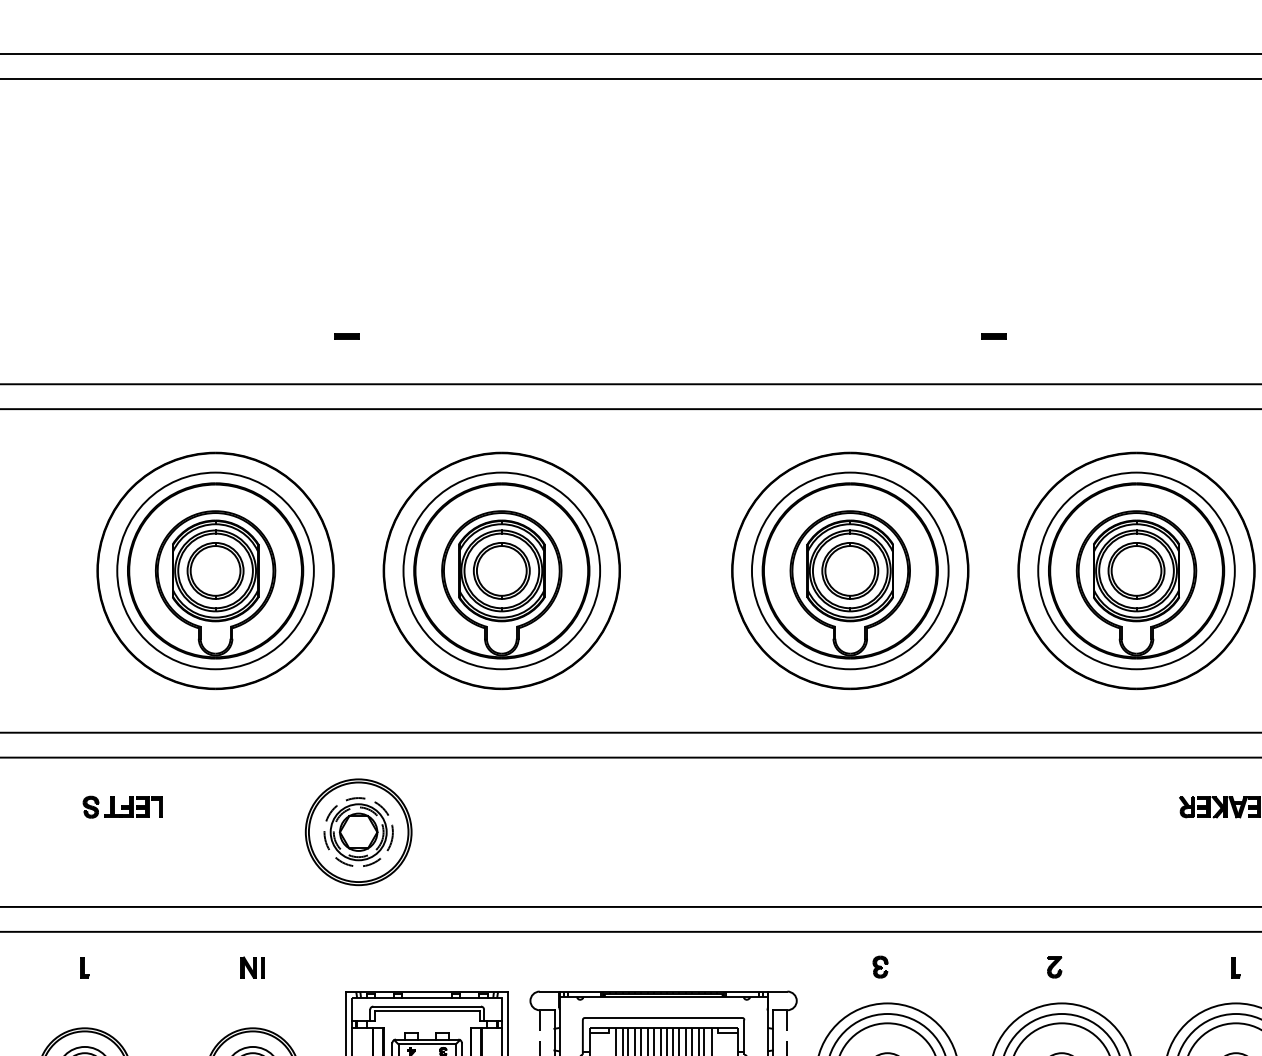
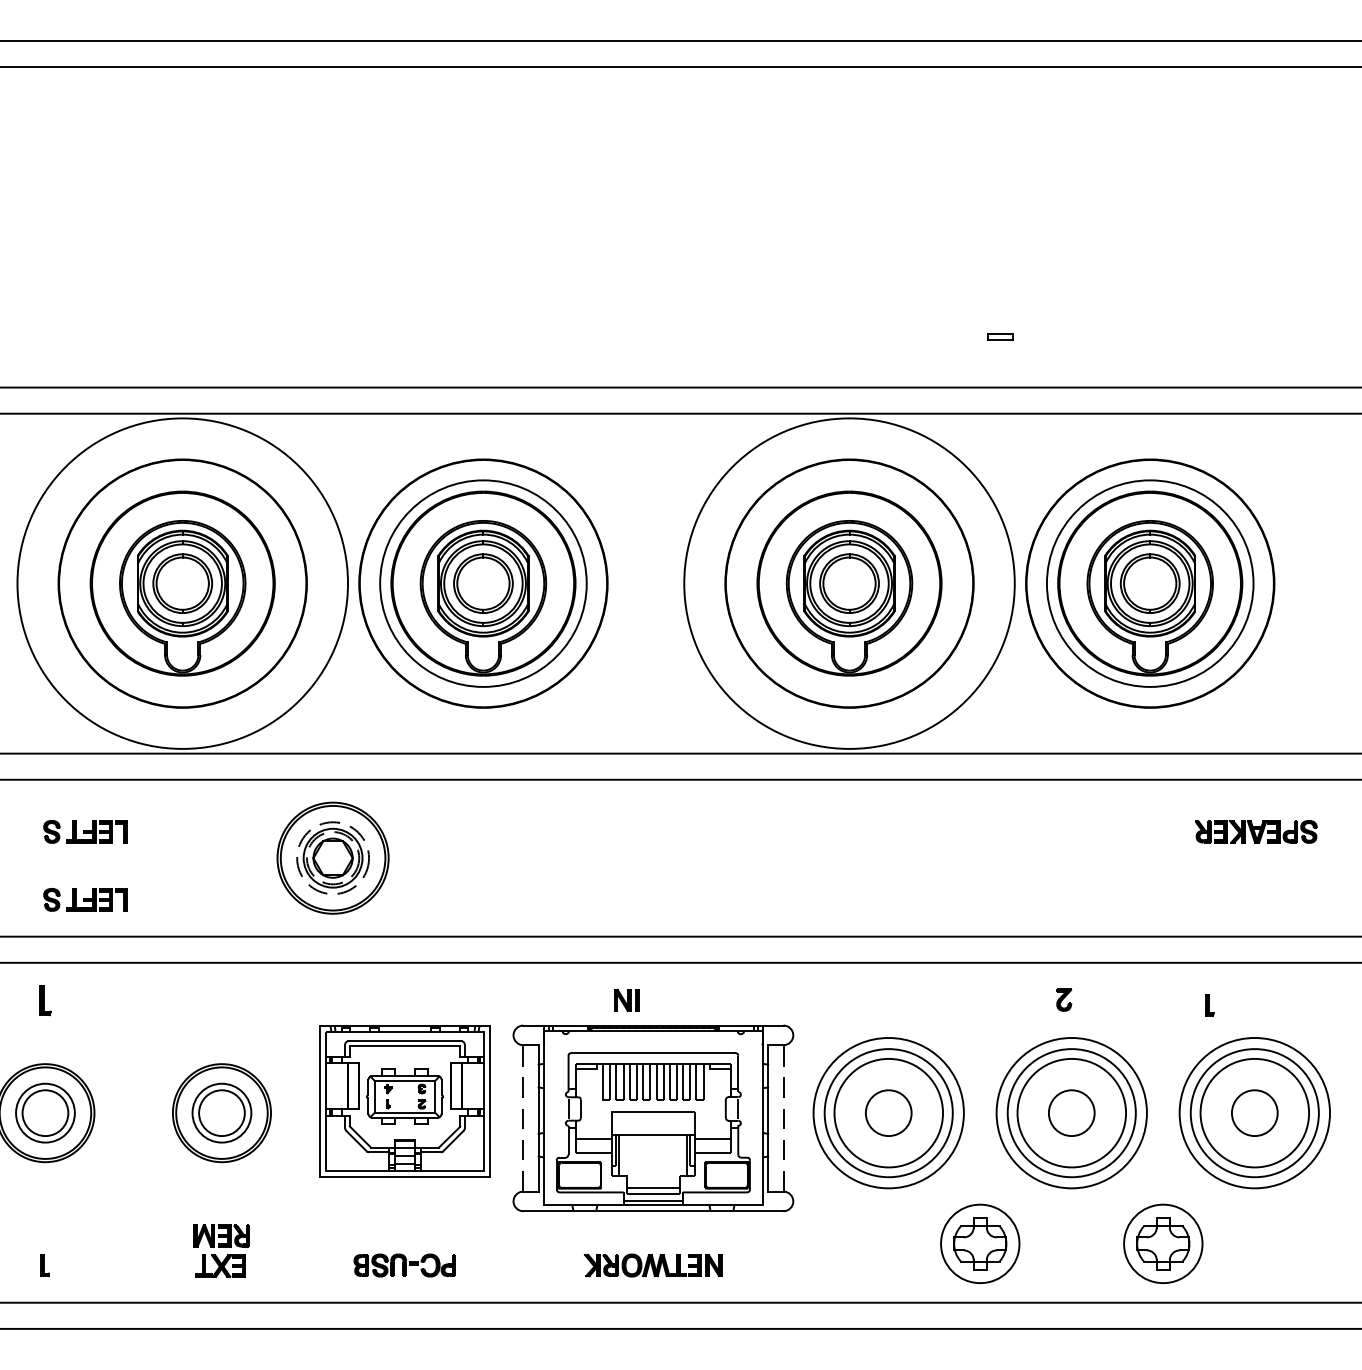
part: (346, 335) -> (320, 336), removed
fill: (993, 335) -> (999, 336), removed
circle: (215, 570) -> (182, 583), size x1.6
circle: (850, 570) -> (849, 583), size x1.6
part: (123, 871) -> (85, 899), added
part: (252, 966) -> (626, 999), moved
part: (880, 966) -> (881, 999), removed
part: (84, 967) -> (45, 1000), size x1.4
part: (1235, 967) -> (1209, 1005), moved

